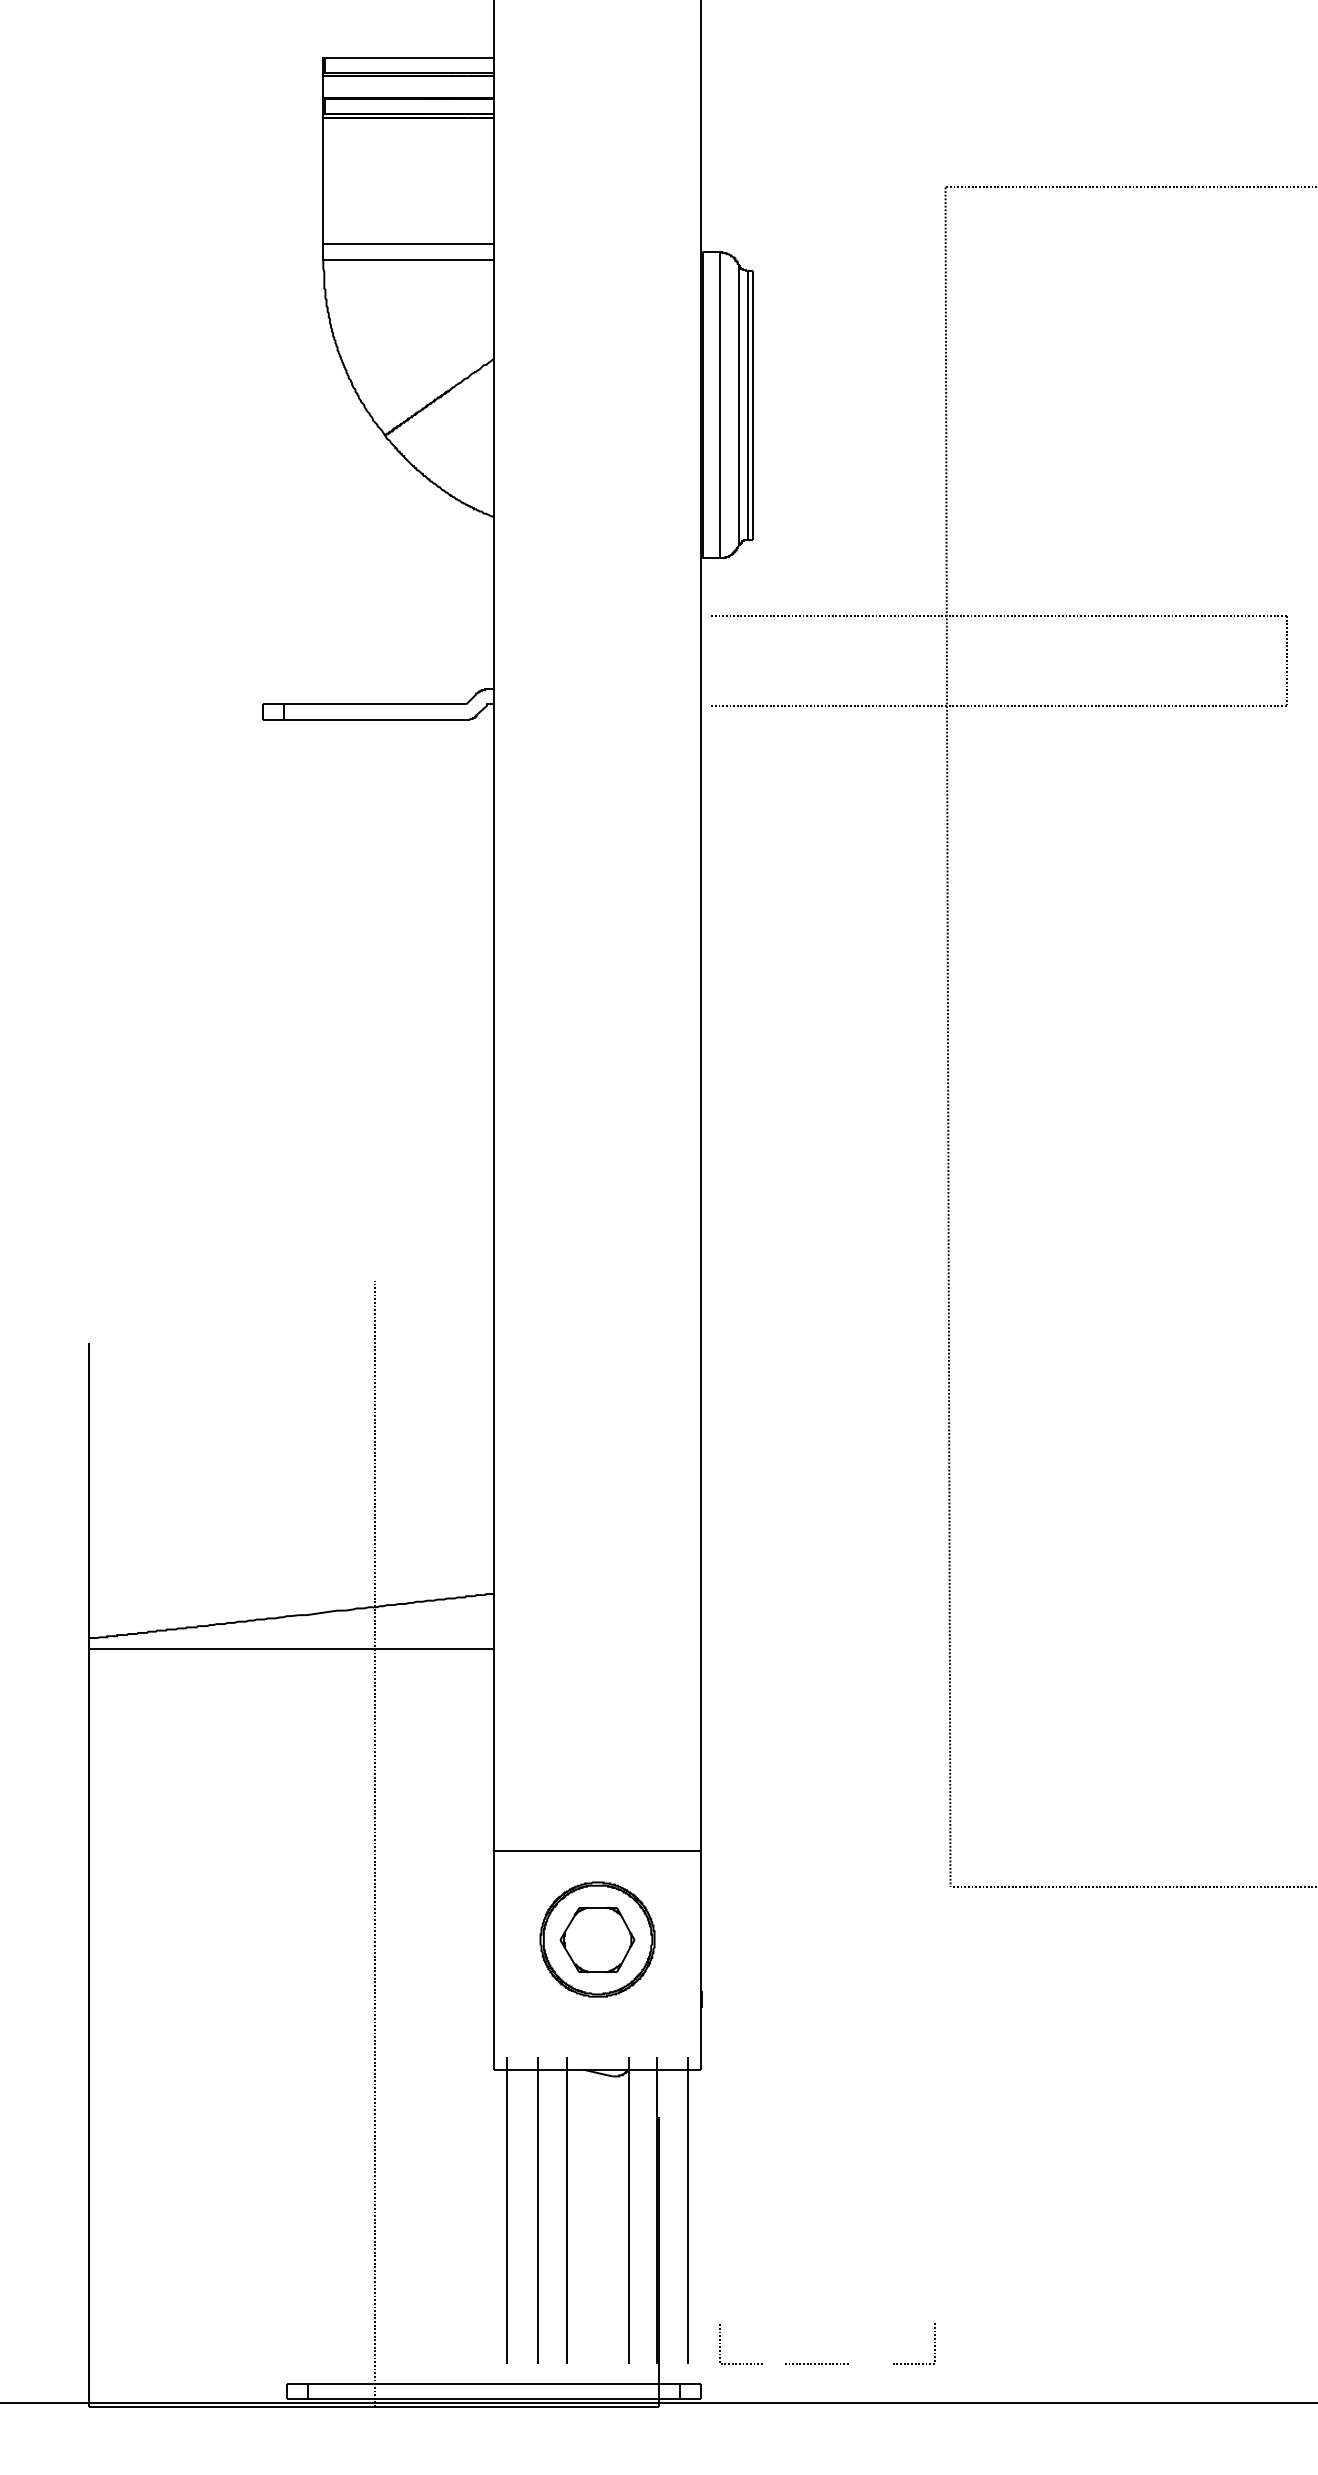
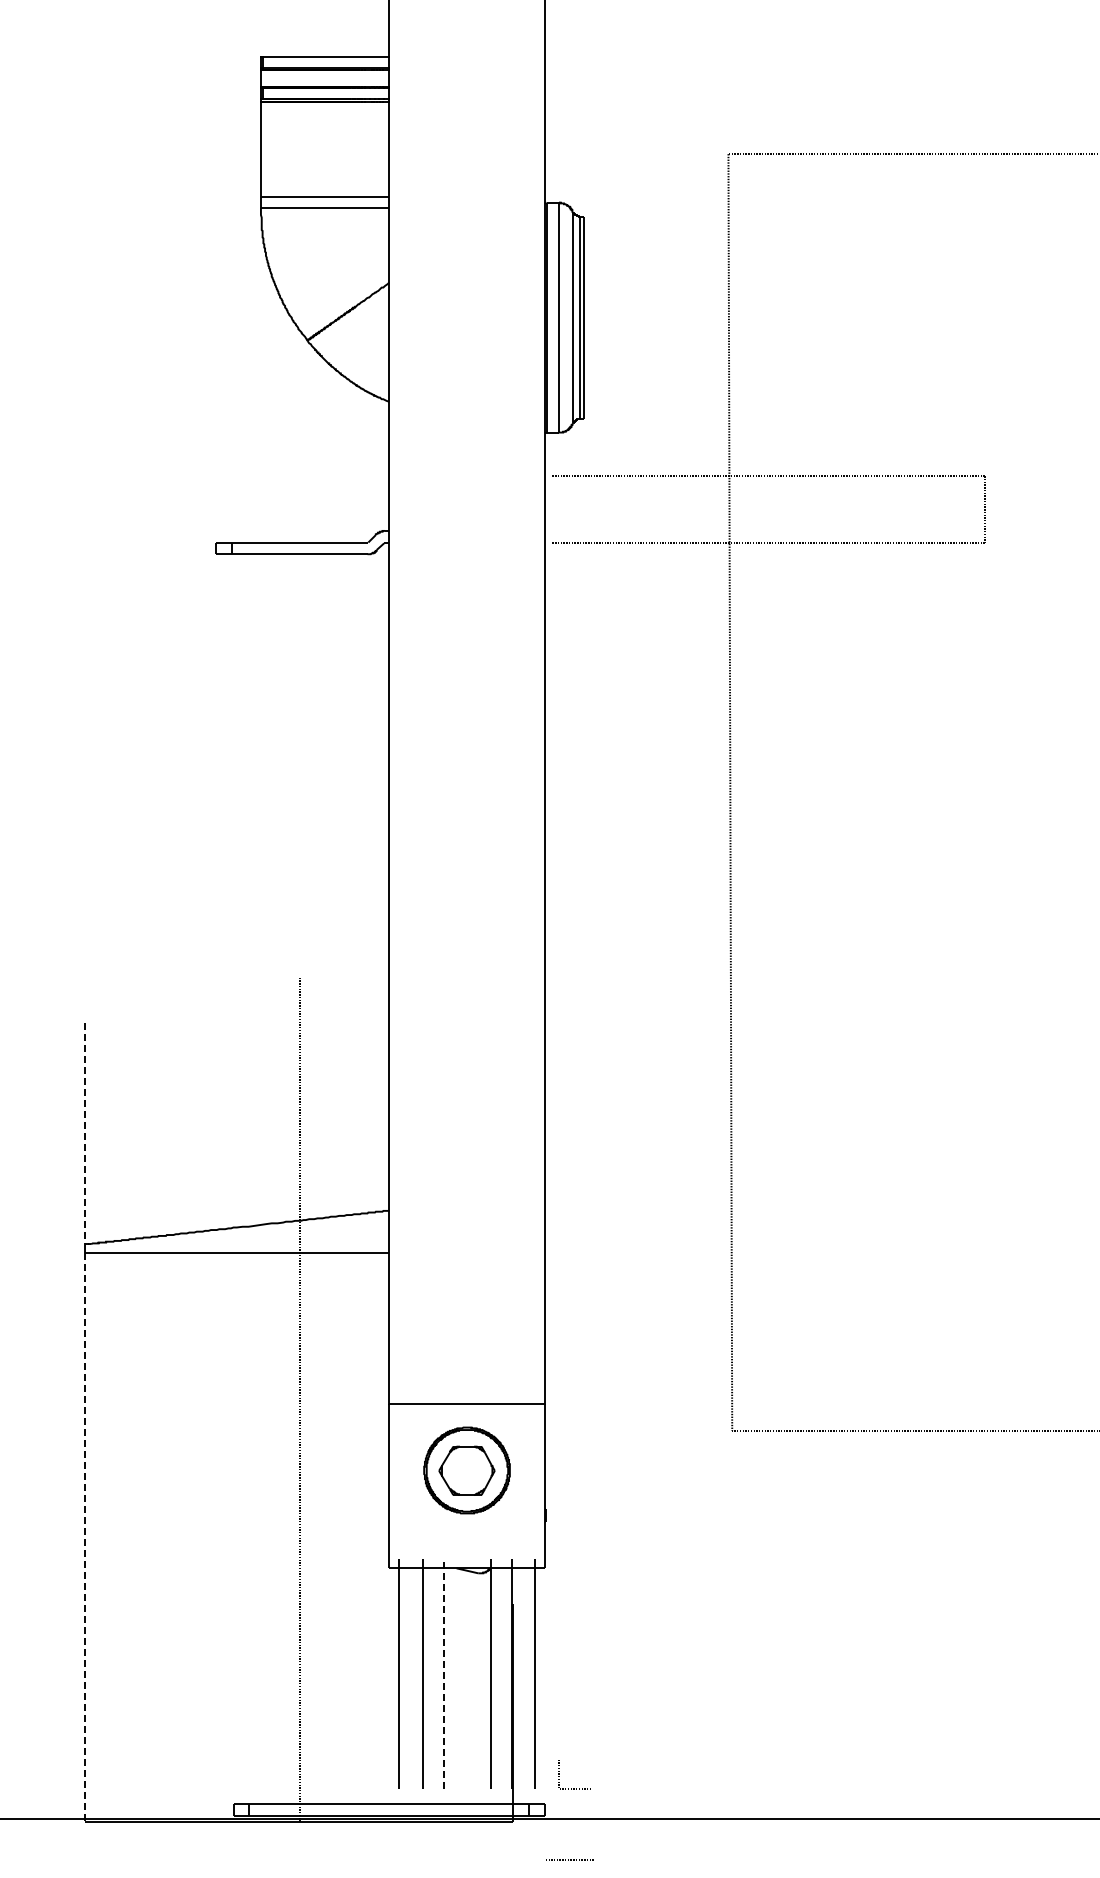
line: (89, 1491) -> (85, 1133), solid -> dashed
line: (89, 2028) -> (85, 1537), solid -> dashed
line: (567, 2209) -> (444, 1673), solid -> dashed
line: (815, 2362) -> (568, 1859), moved
line: (912, 2362) -> (703, 1788), removed

